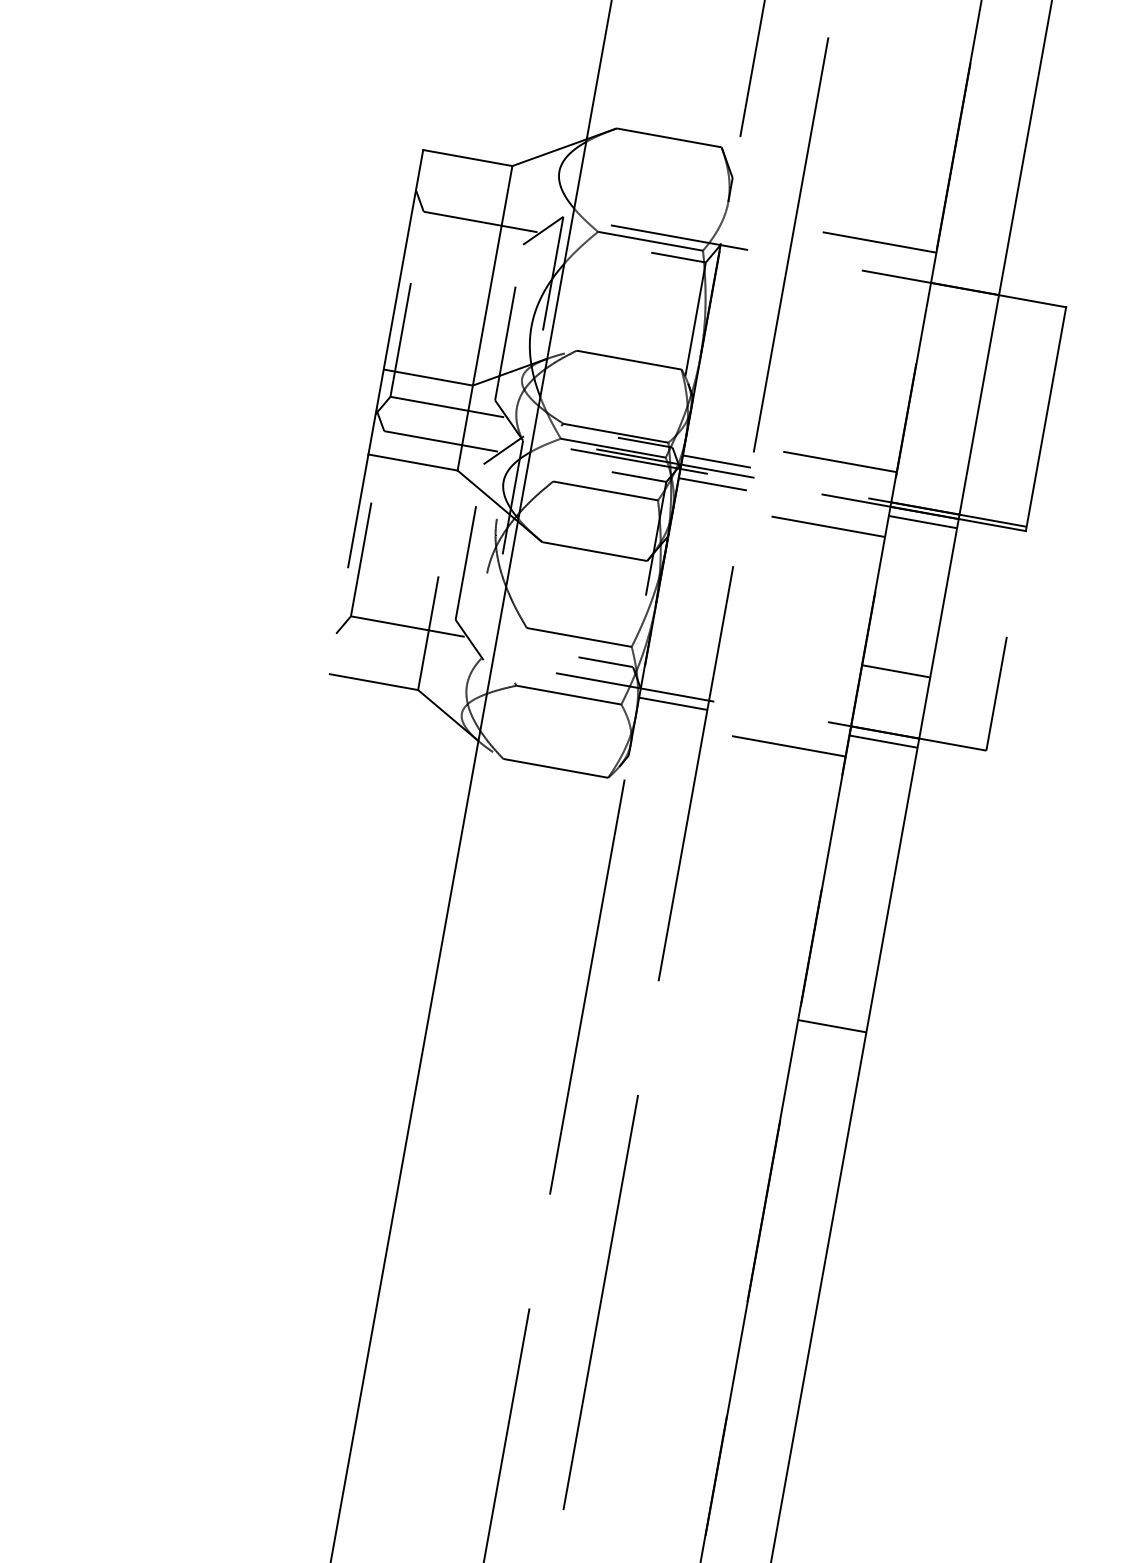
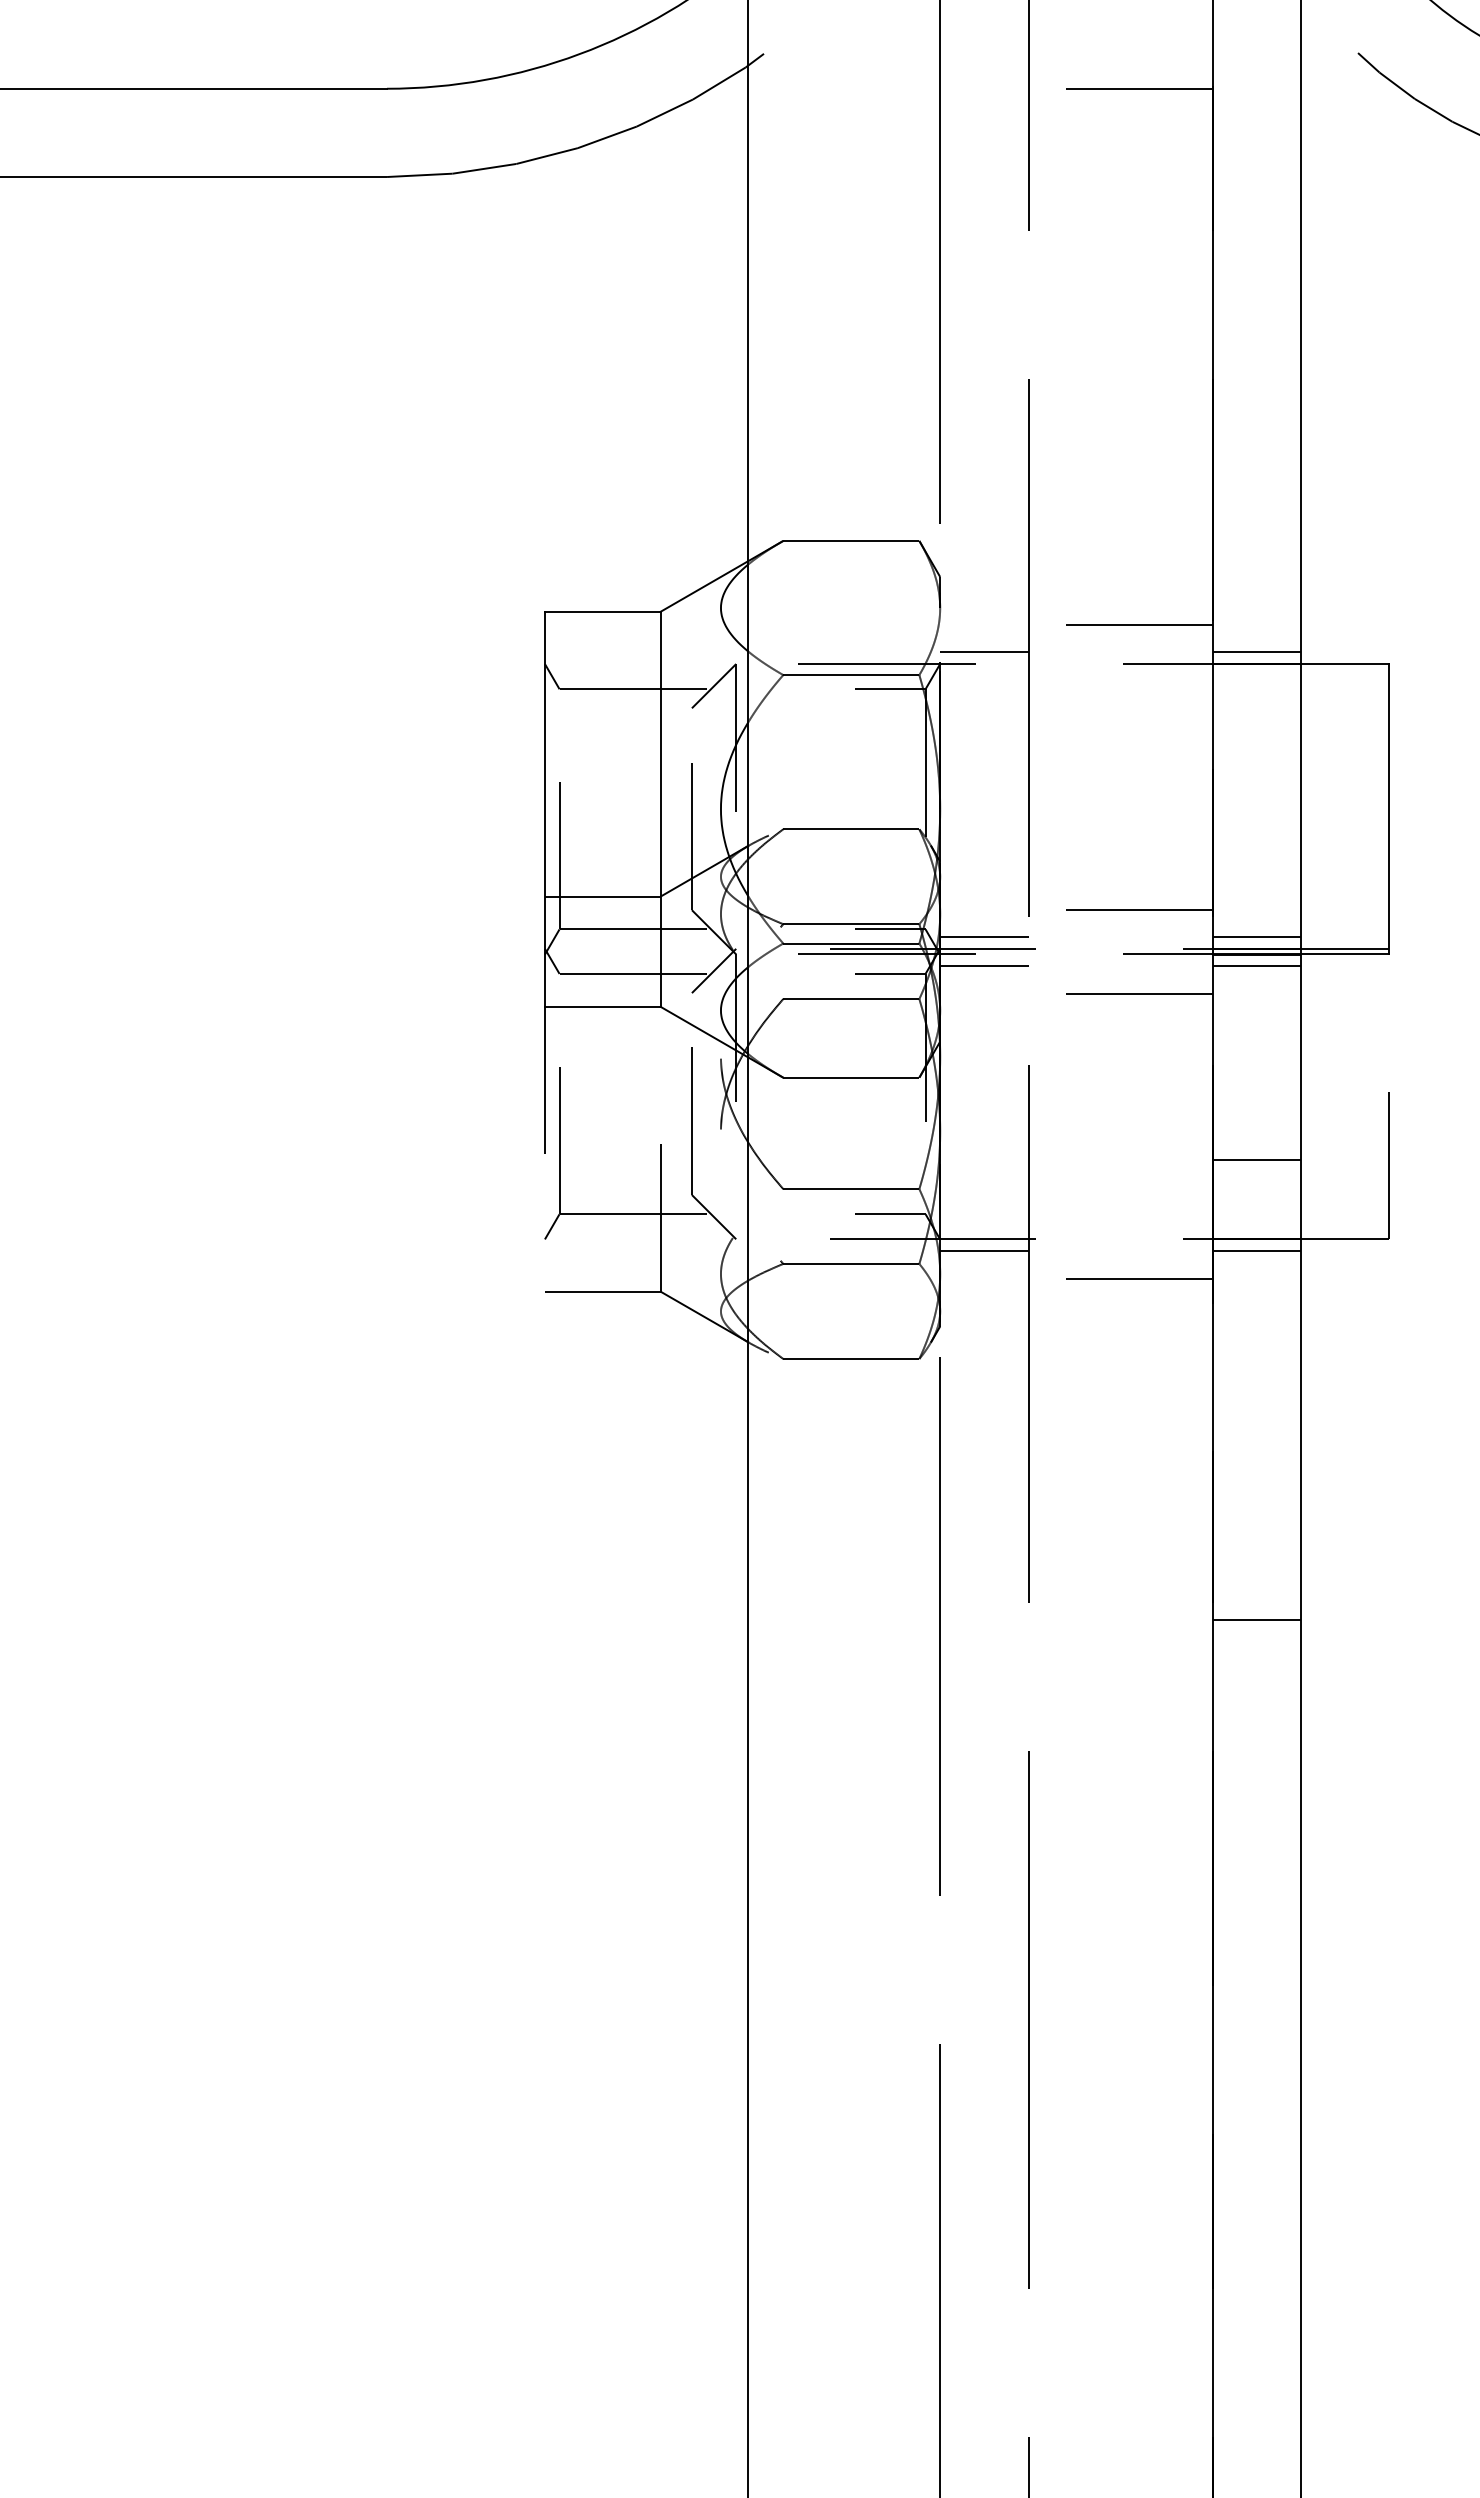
line: (756, 242) -> (984, 652), added
line: (966, 280) -> (1257, 652), added
line: (927, 499) -> (1257, 936), added

